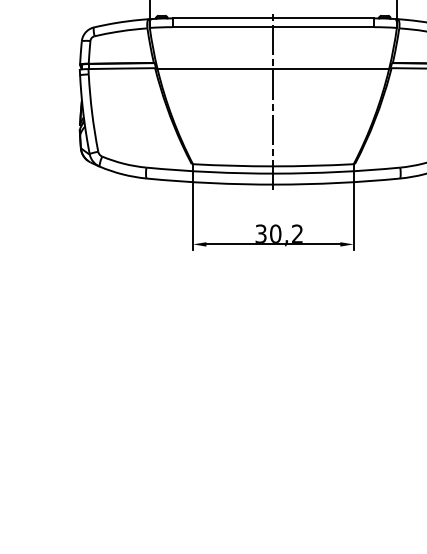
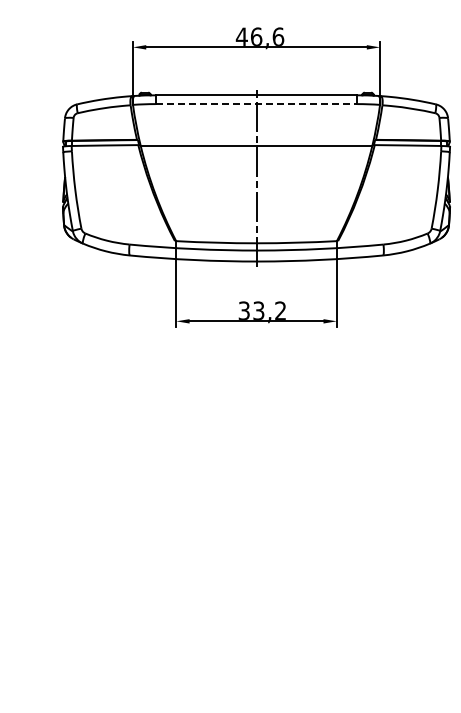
line: (273, 27) -> (256, 104), solid -> dashed
text: (275, 233) -> (258, 310), 30,2 -> 33,2

